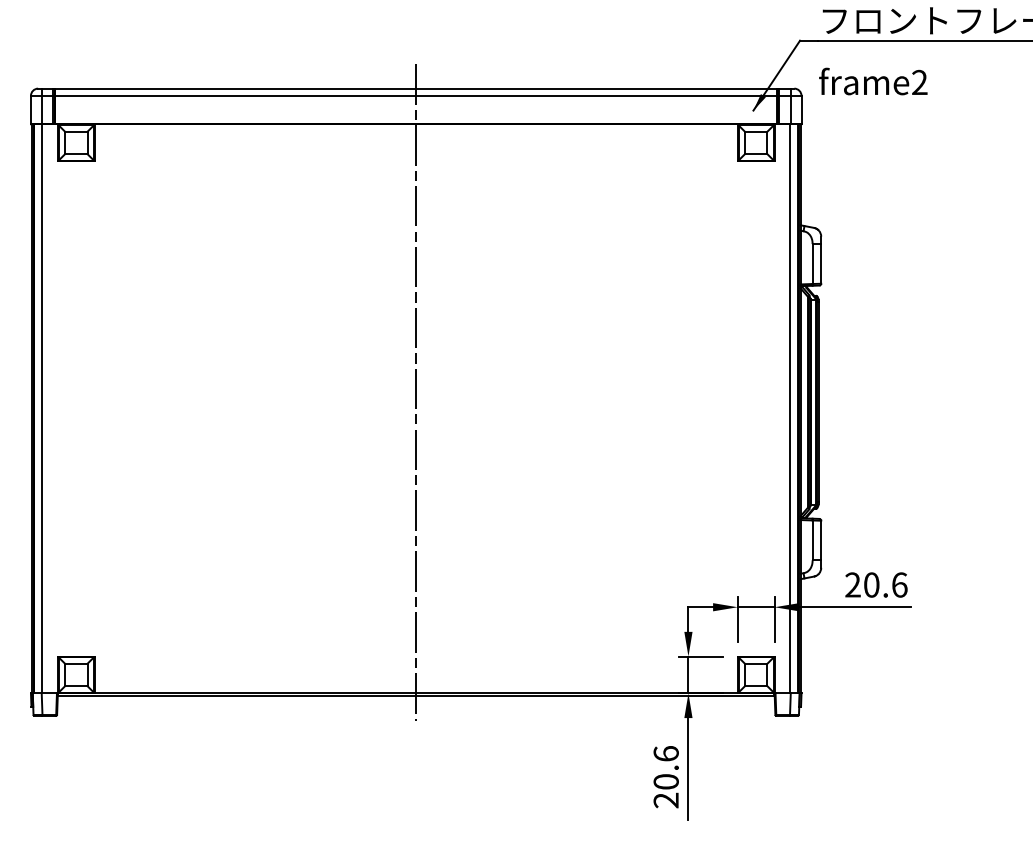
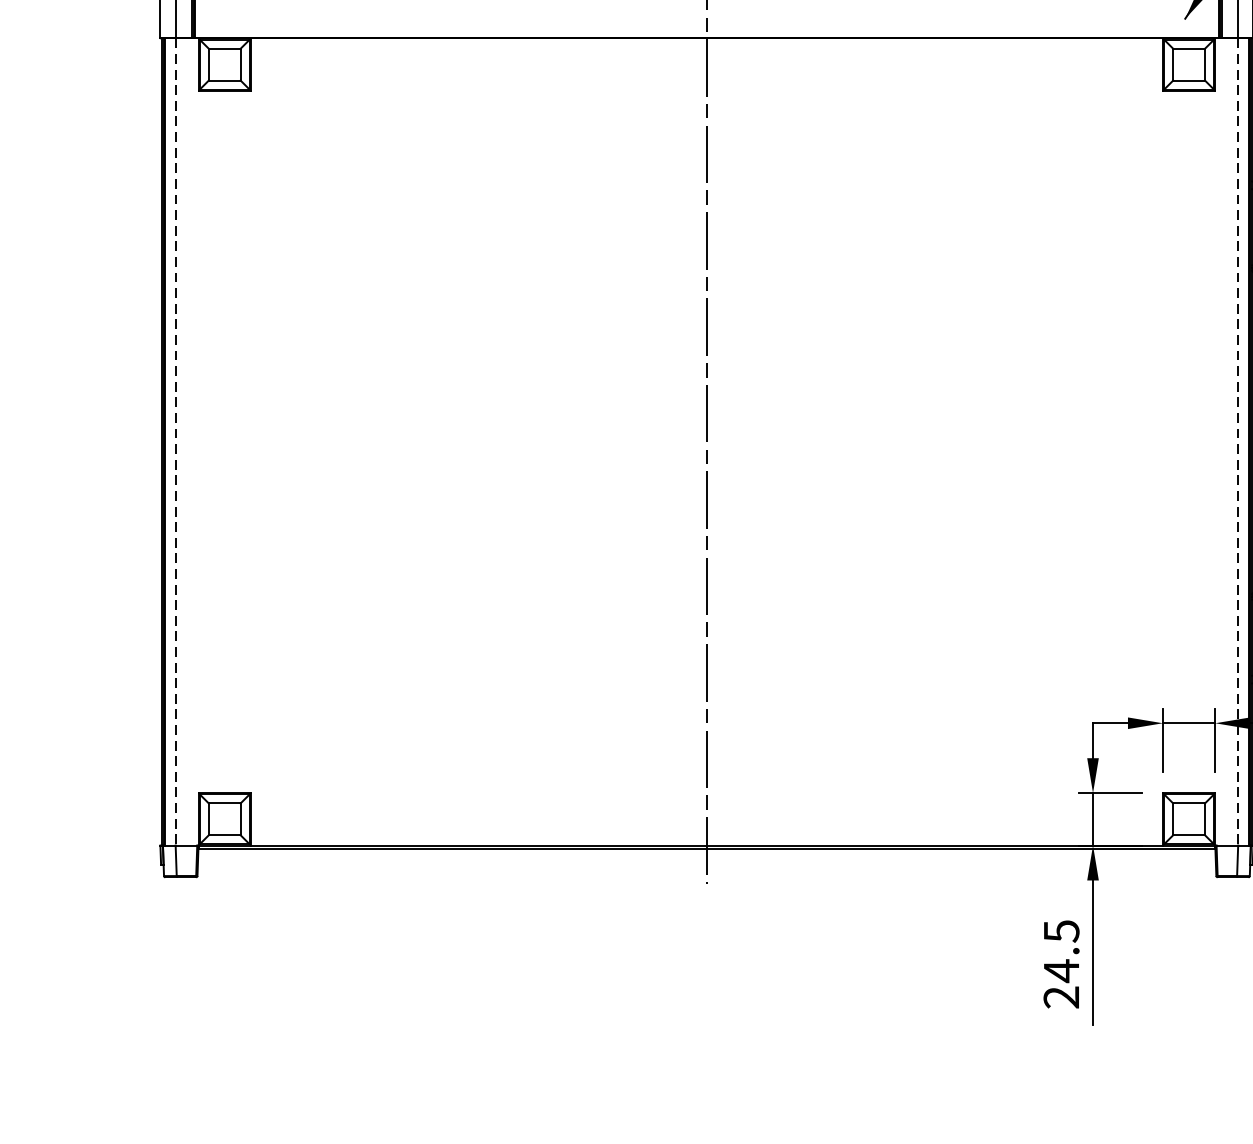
line: (42, 409) -> (176, 442), solid -> dashed
line: (790, 409) -> (1237, 442), solid -> dashed
text: (665, 768) -> (1060, 952), 20.6 -> 24.5

